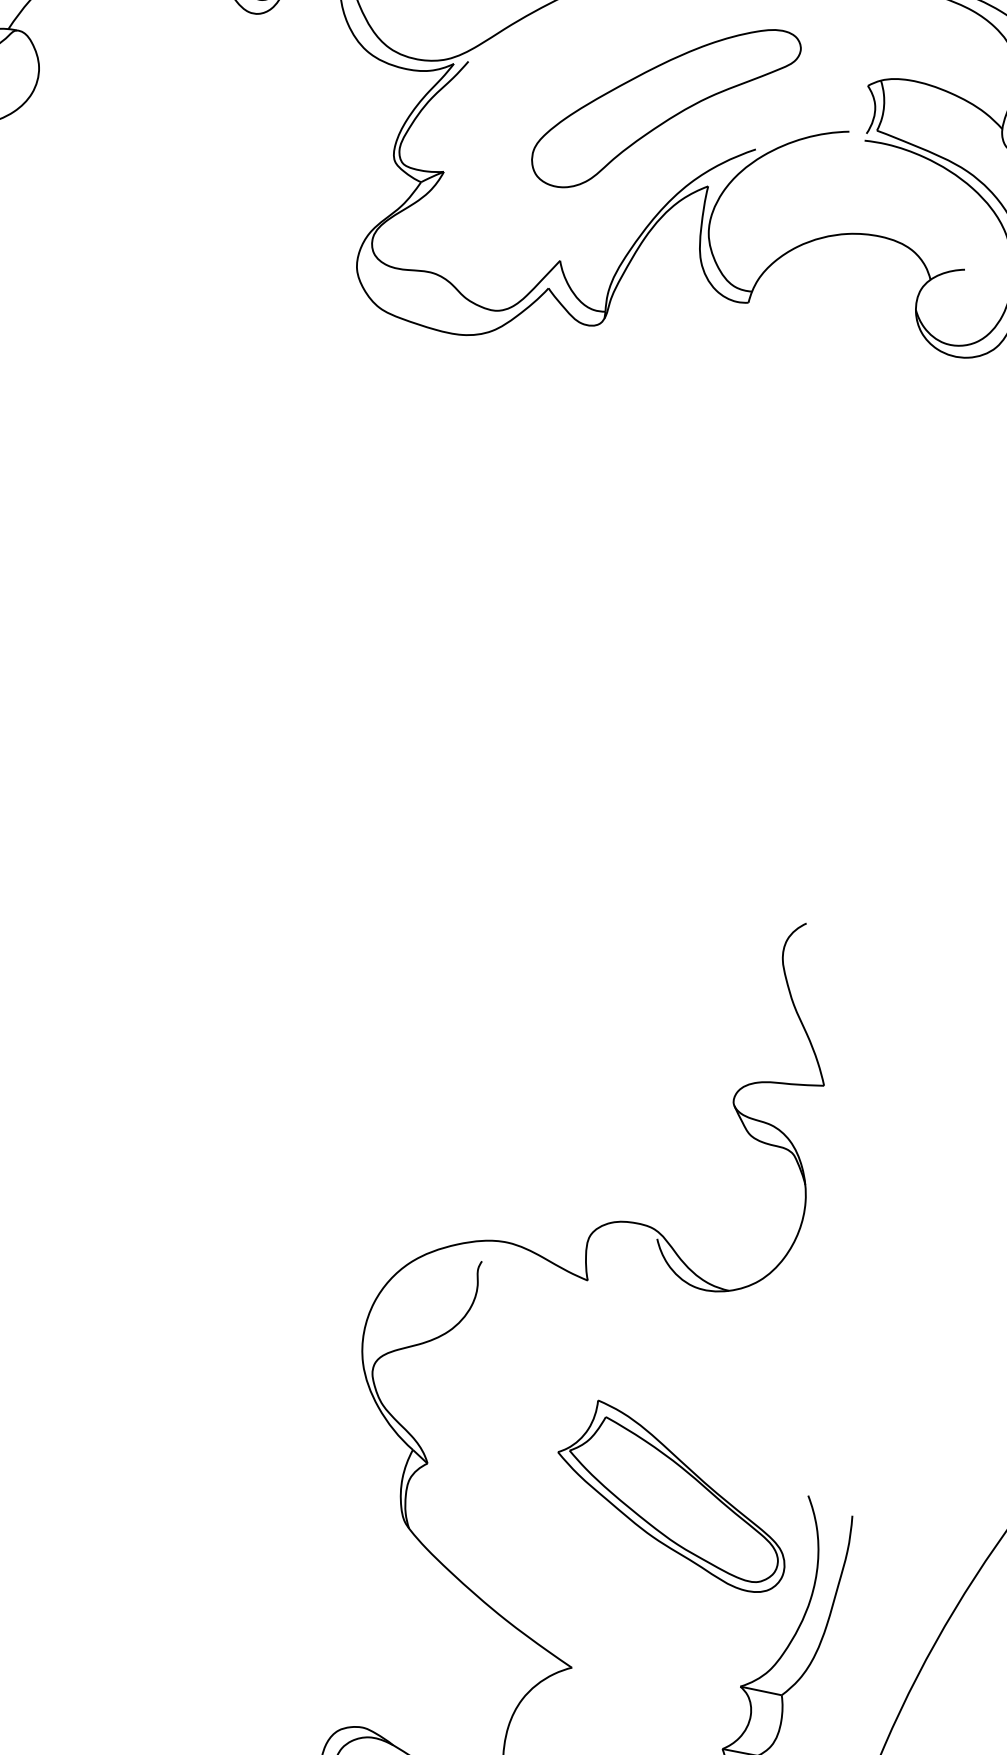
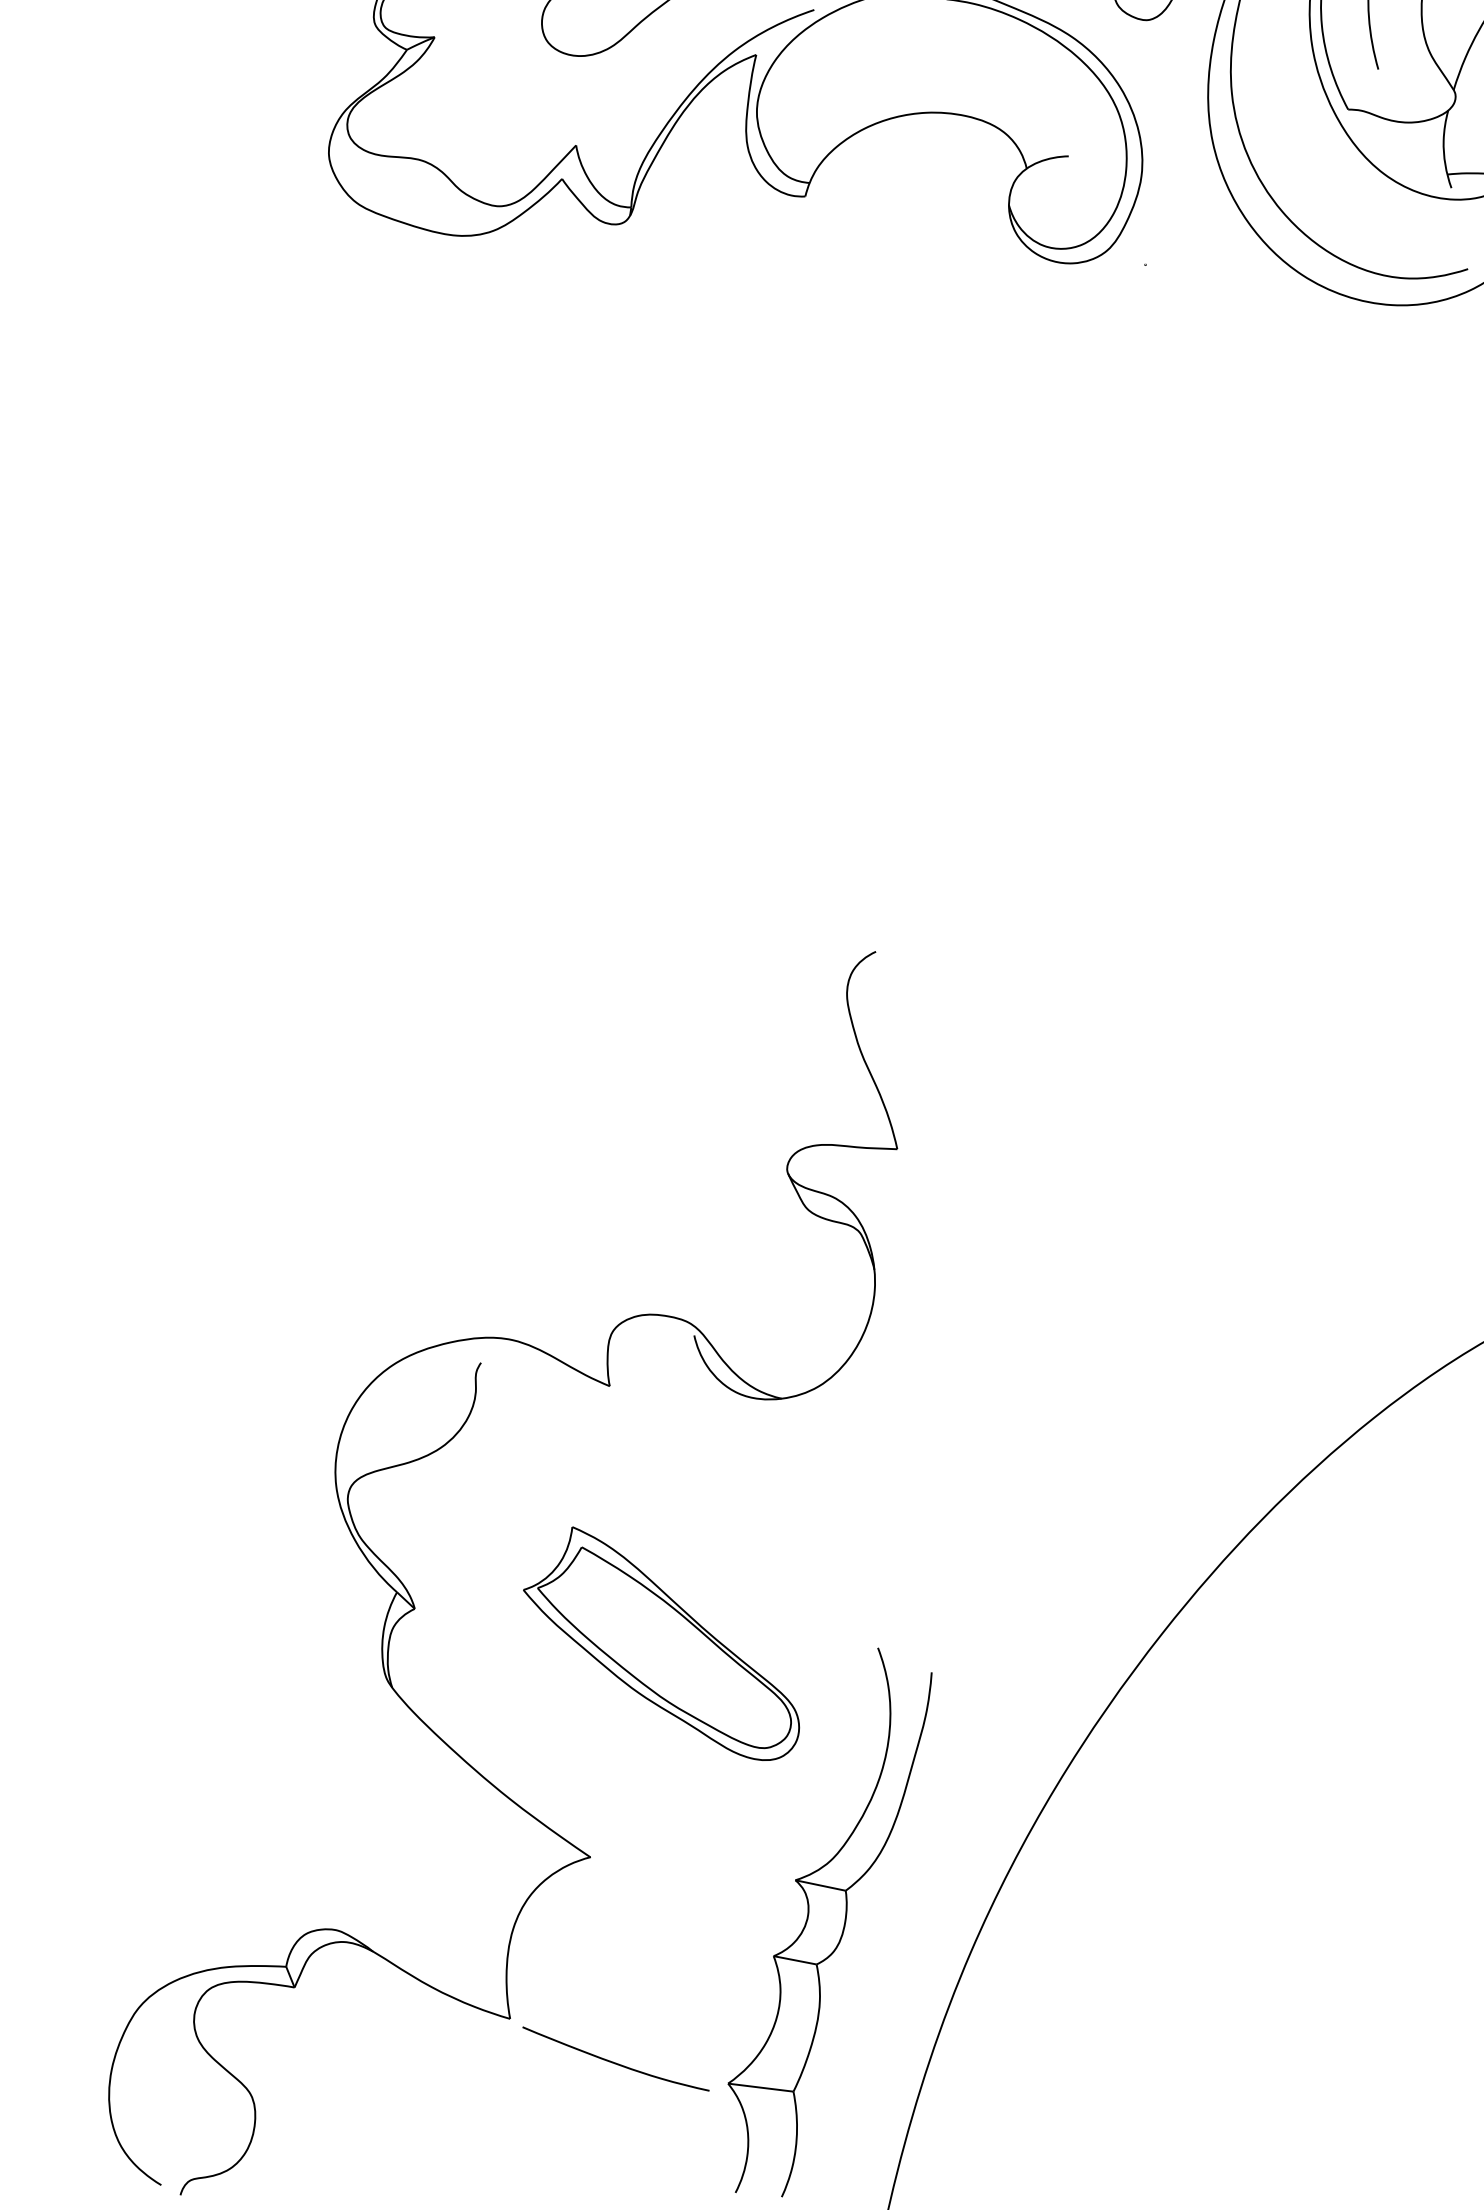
part: (671, 1496) -> (661, 1643), moved

